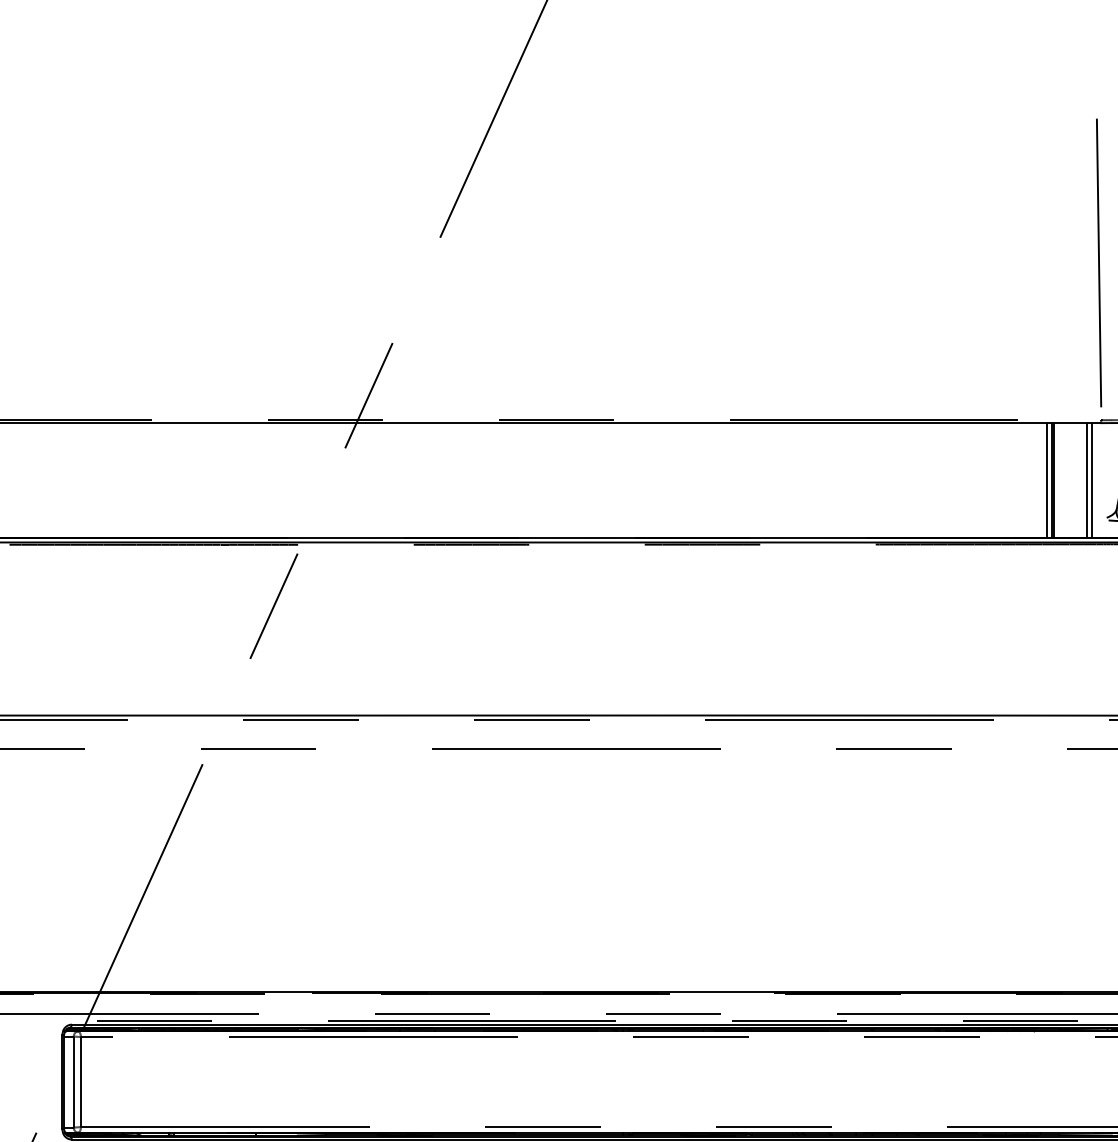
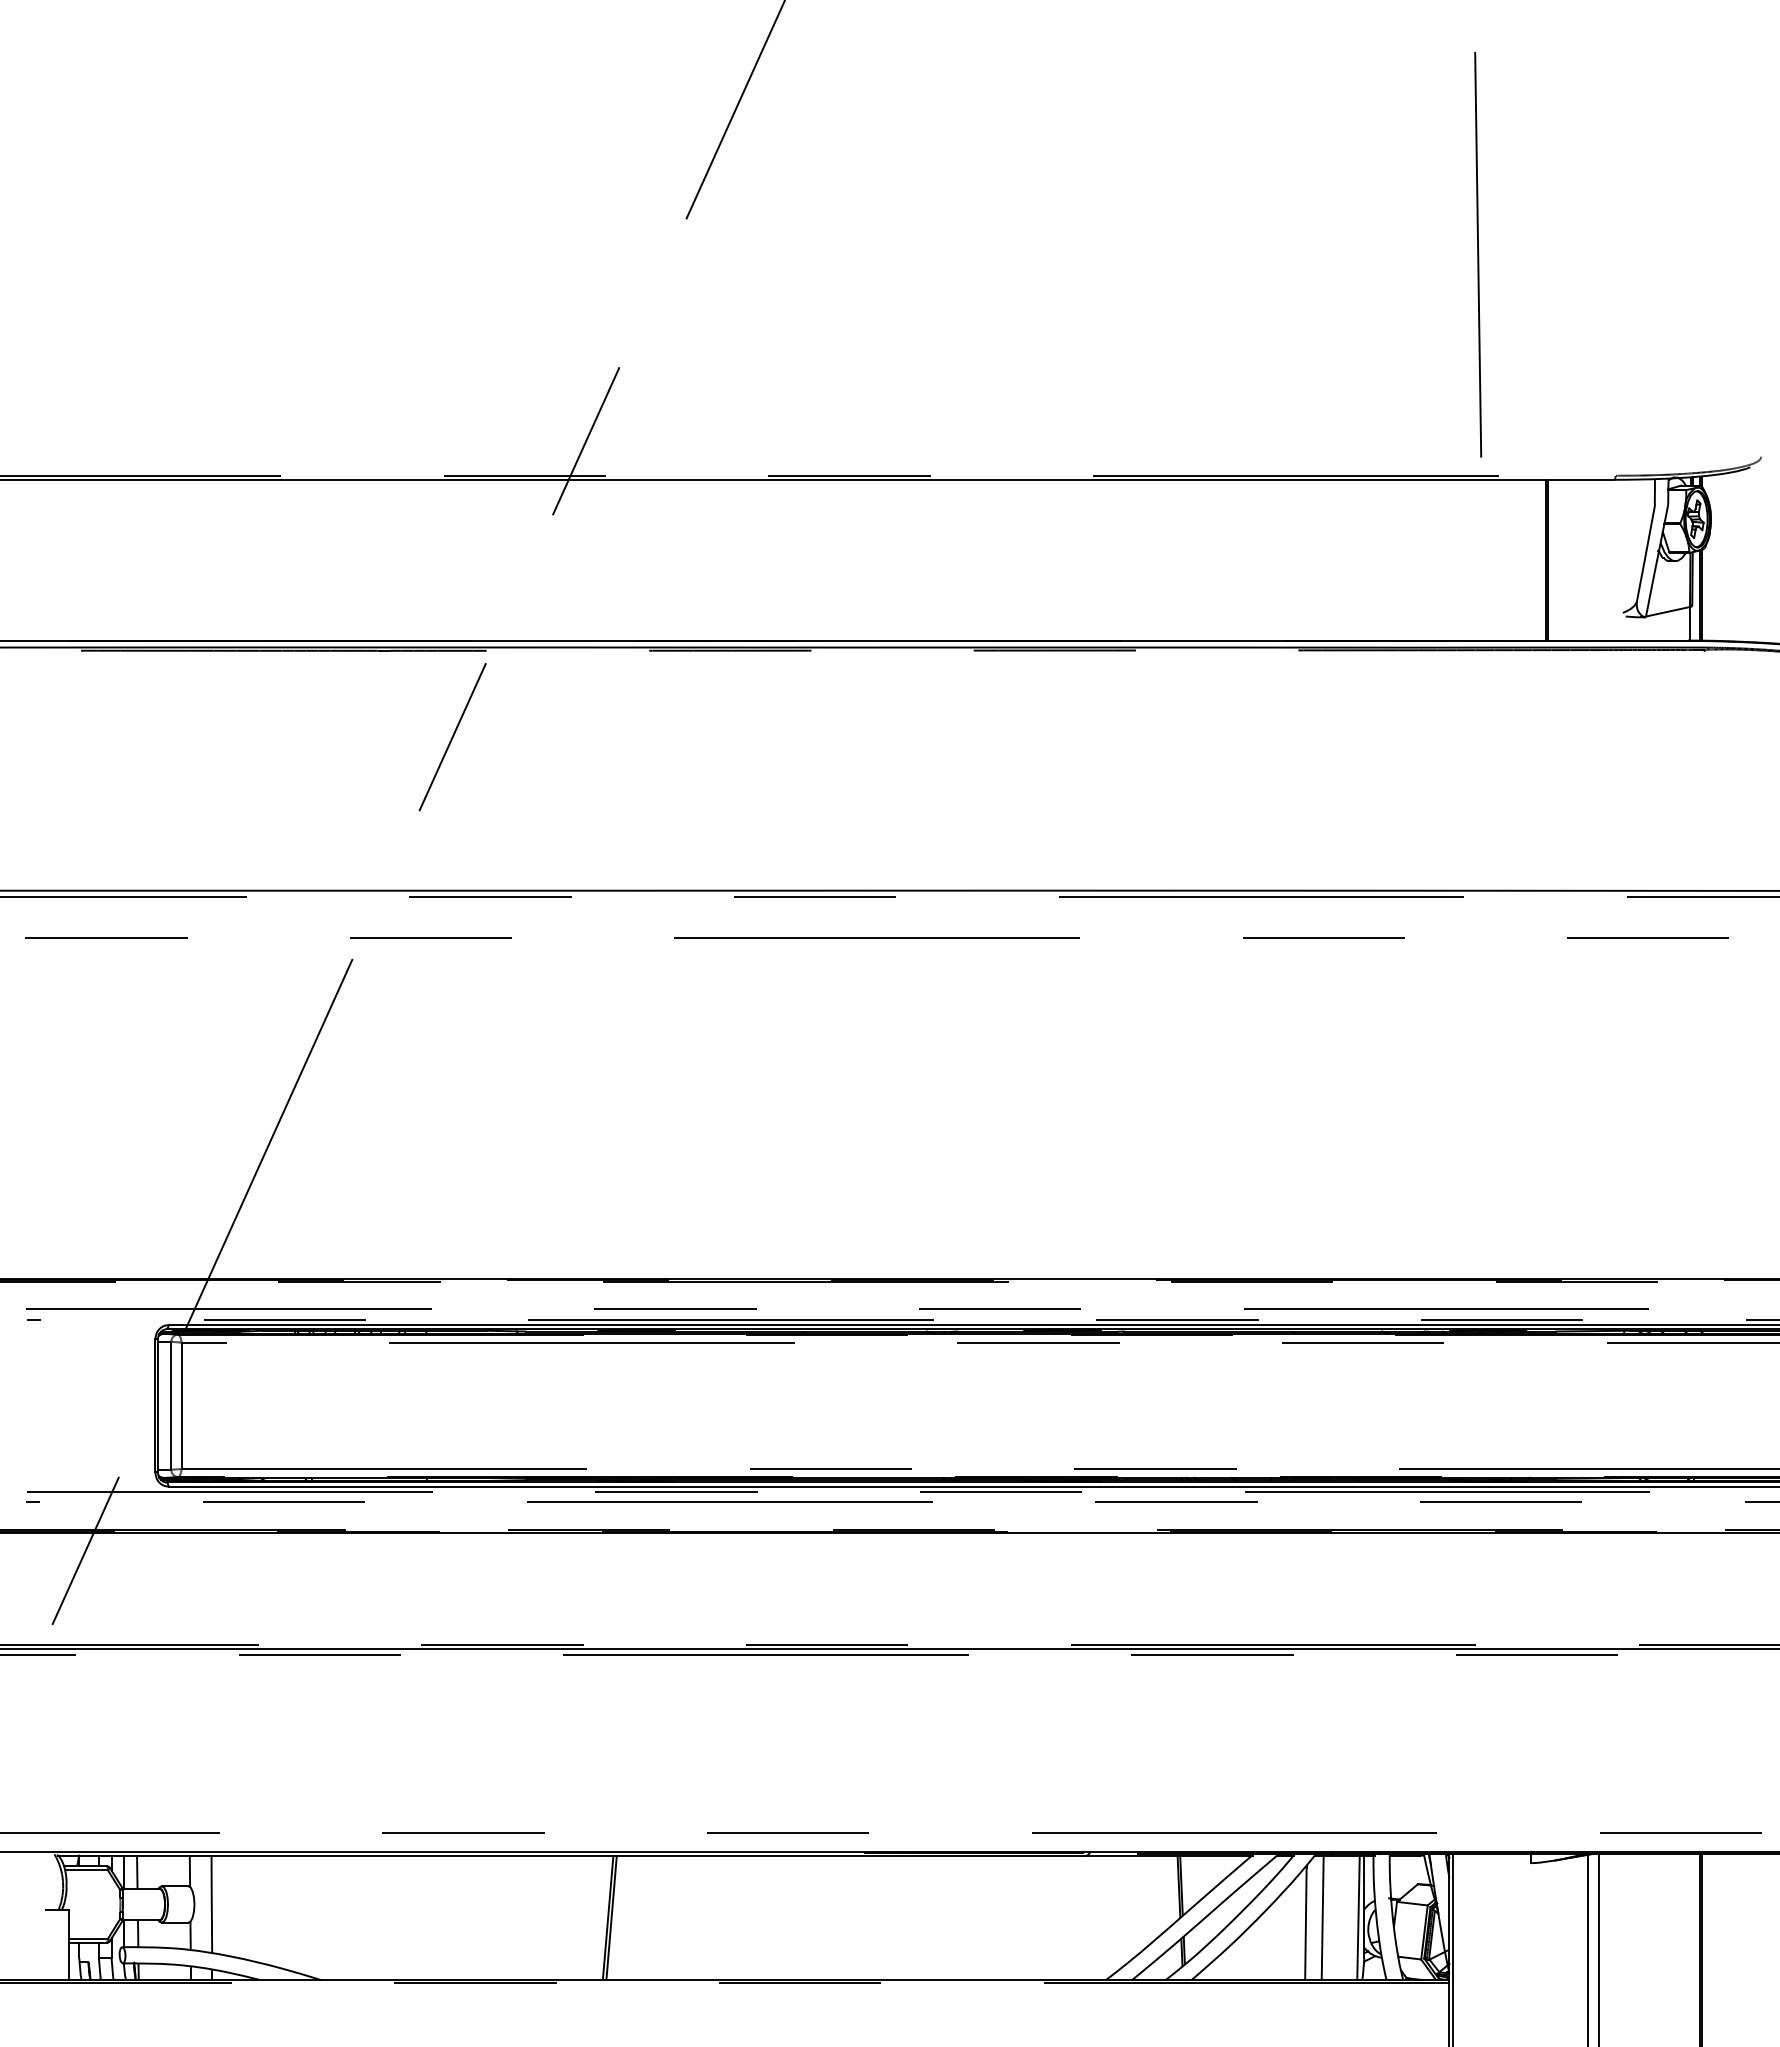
line: (1099, 262) -> (1478, 254), moved
line: (1046, 479) -> (1538, 559), removed
line: (1087, 479) -> (1595, 559), removed
line: (1092, 479) -> (1602, 559), removed

